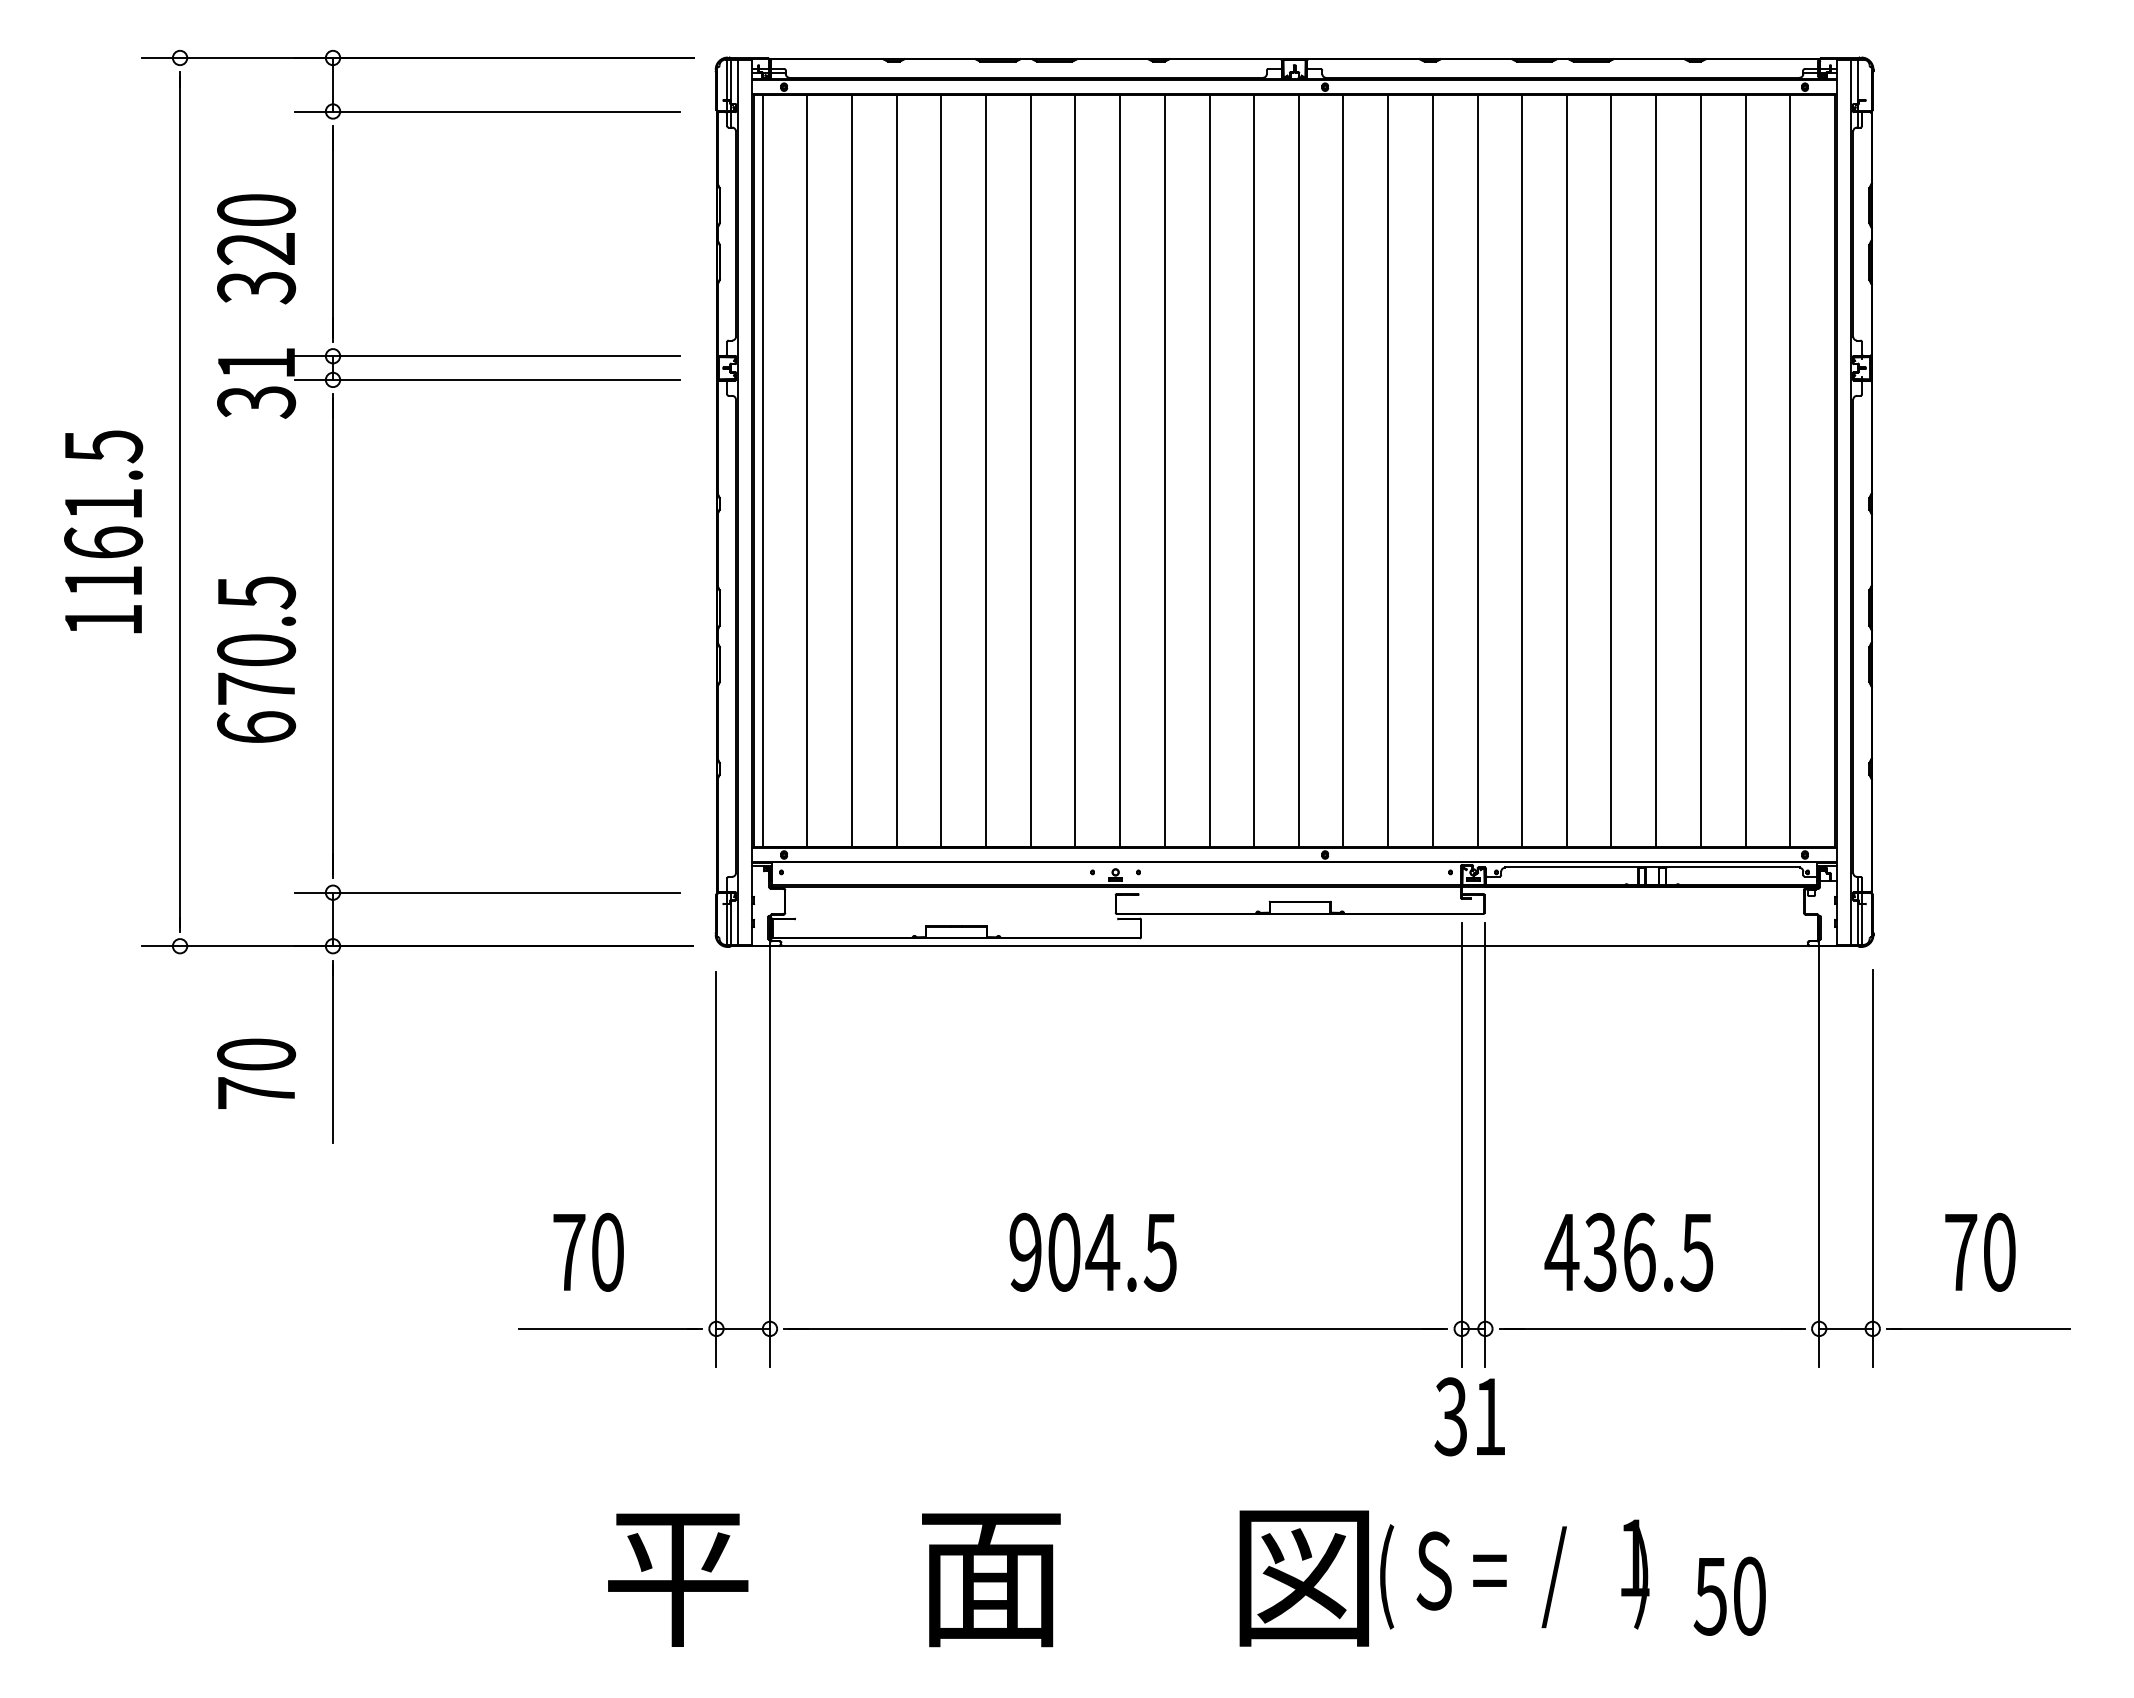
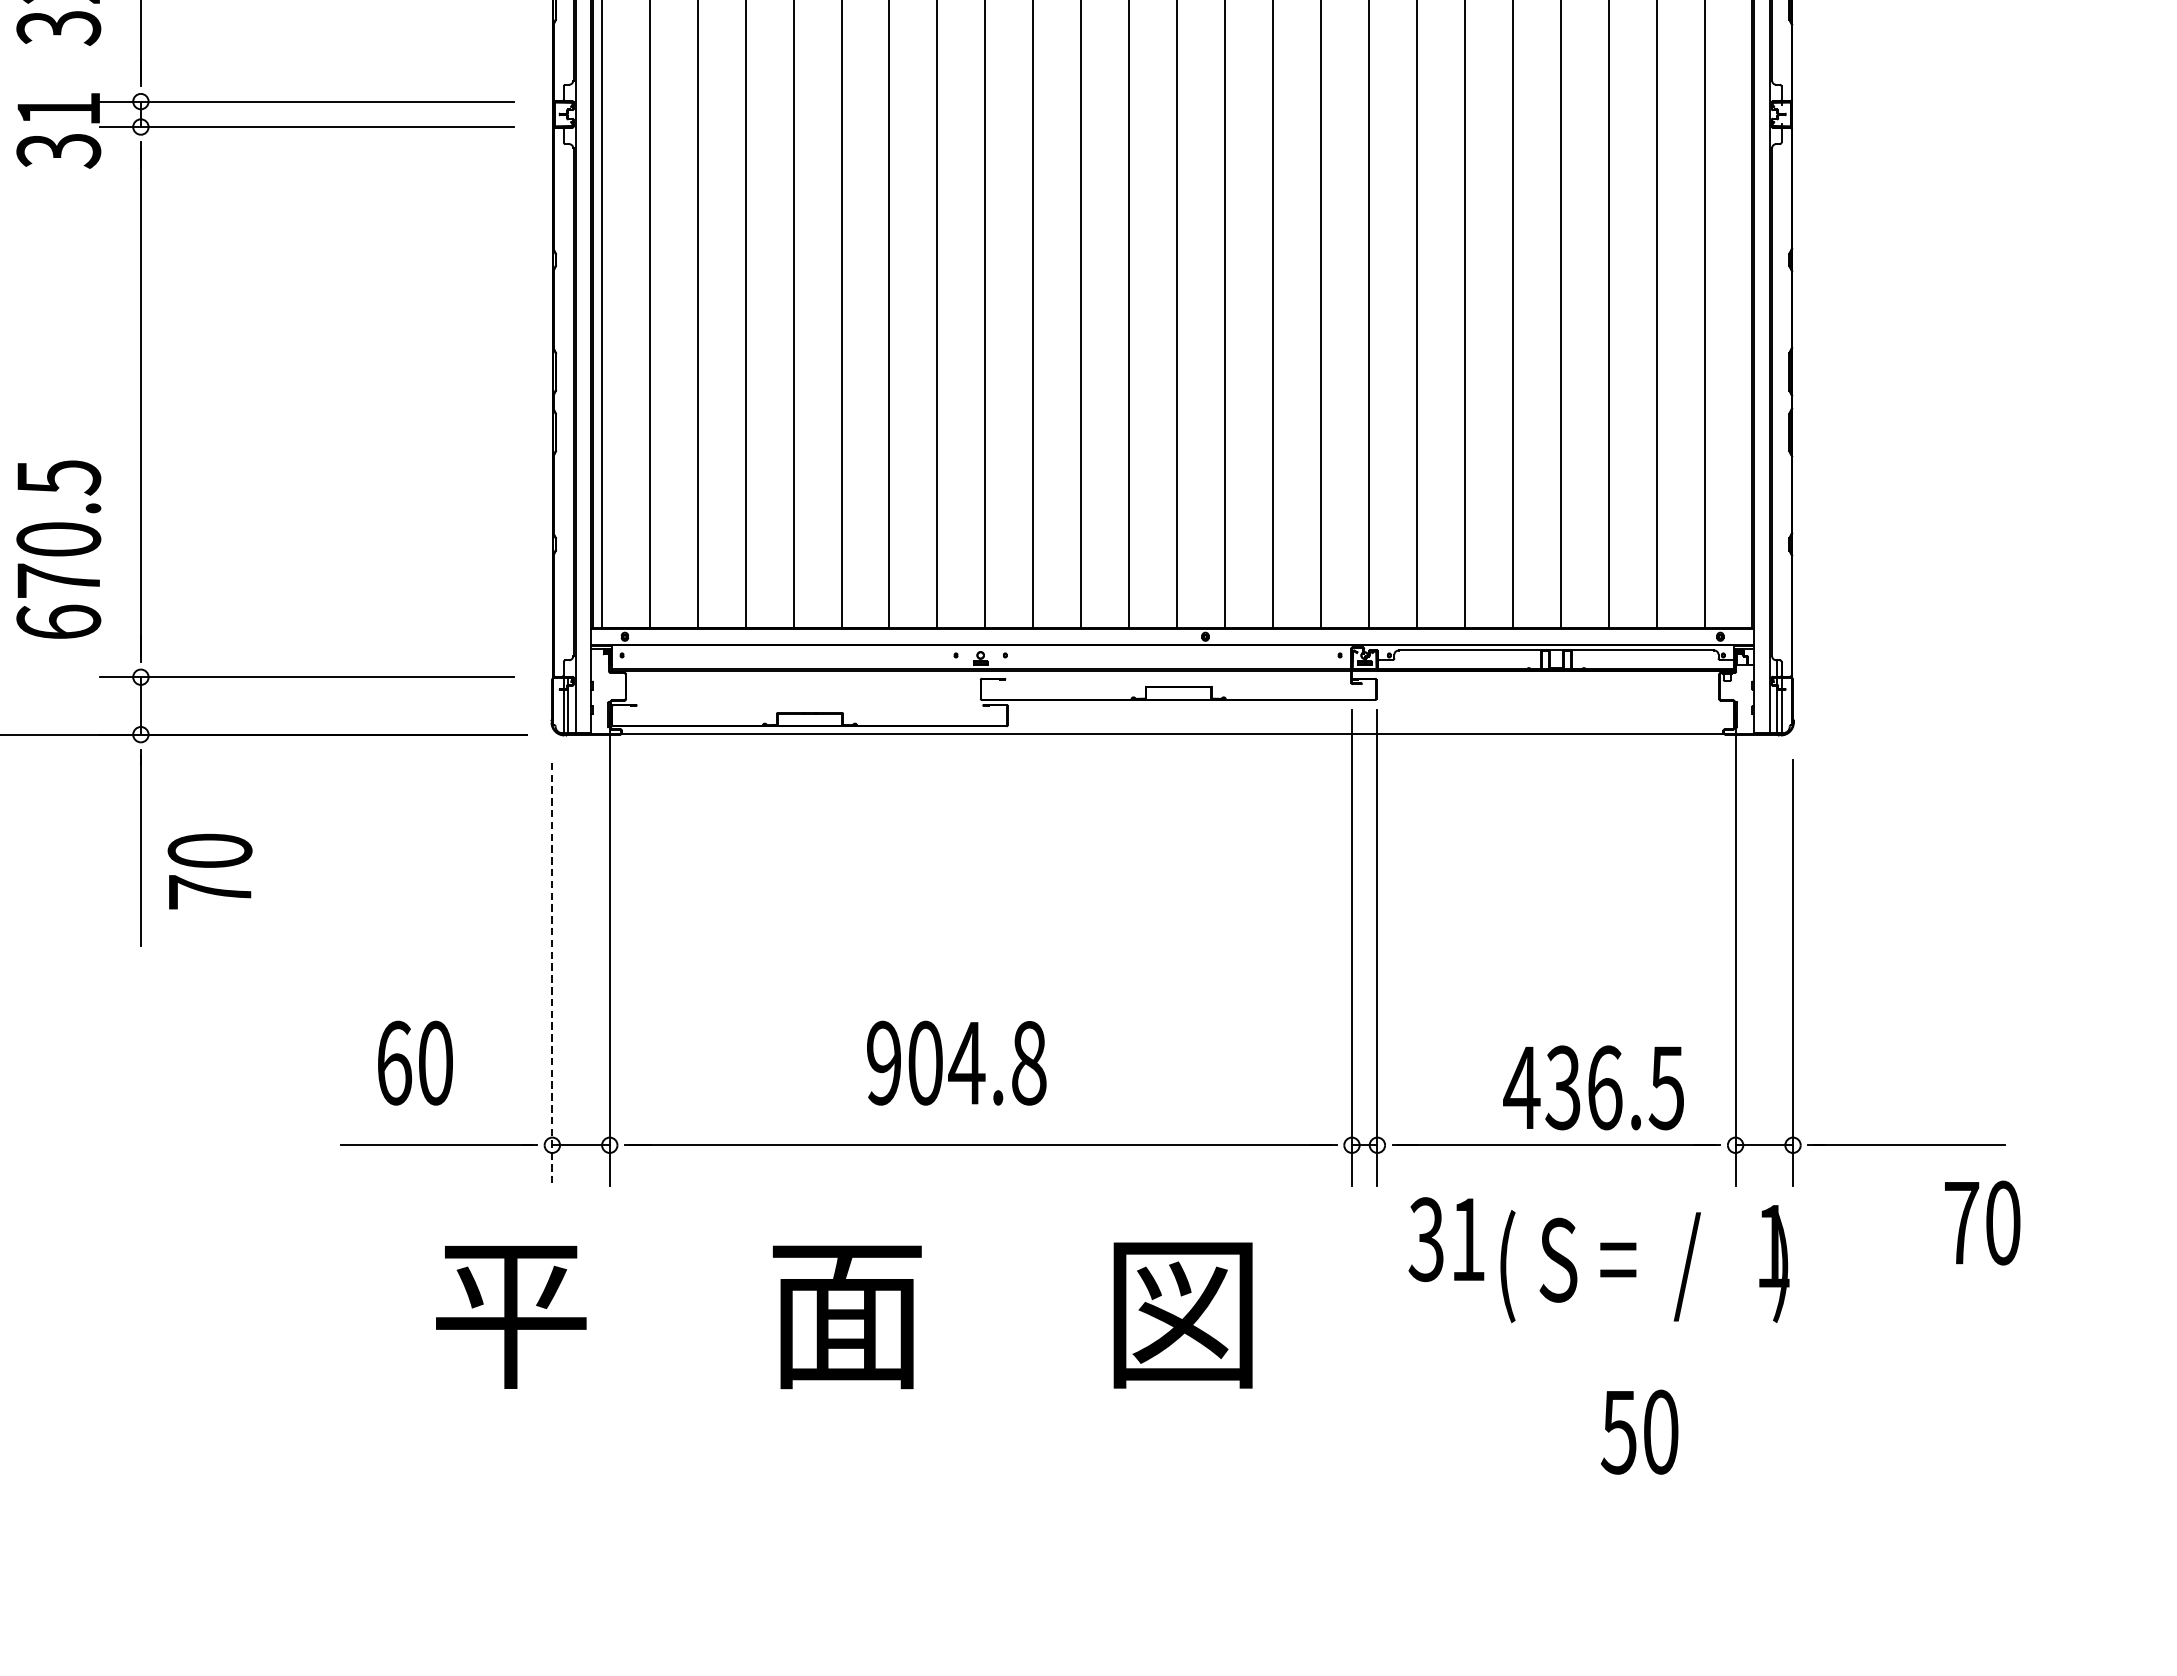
text: (256, 659) -> (58, 549), moved
text: (256, 1073) -> (210, 871), moved
line: (716, 1170) -> (552, 975), solid -> dashed
text: (569, 1251) -> (394, 1062), 70 -> 60
text: (1628, 1251) -> (1593, 1086), moved
text: (1980, 1251) -> (1982, 1222), moved
text: (1160, 1252) -> (1028, 1063), 904.5 -> 904.8
text: (1469, 1416) -> (1446, 1239), moved
text: (1514, 1574) -> (1644, 1263), moved
text: (988, 1578) -> (844, 1315), moved

